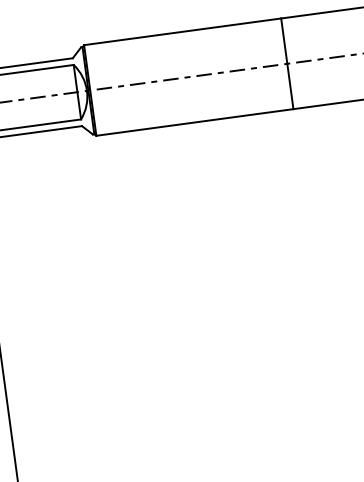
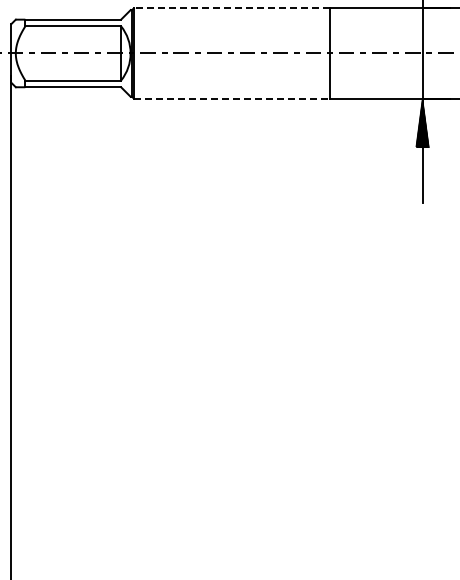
line: (182, 32) -> (231, 8), solid -> dashed
line: (195, 122) -> (232, 98), solid -> dashed

